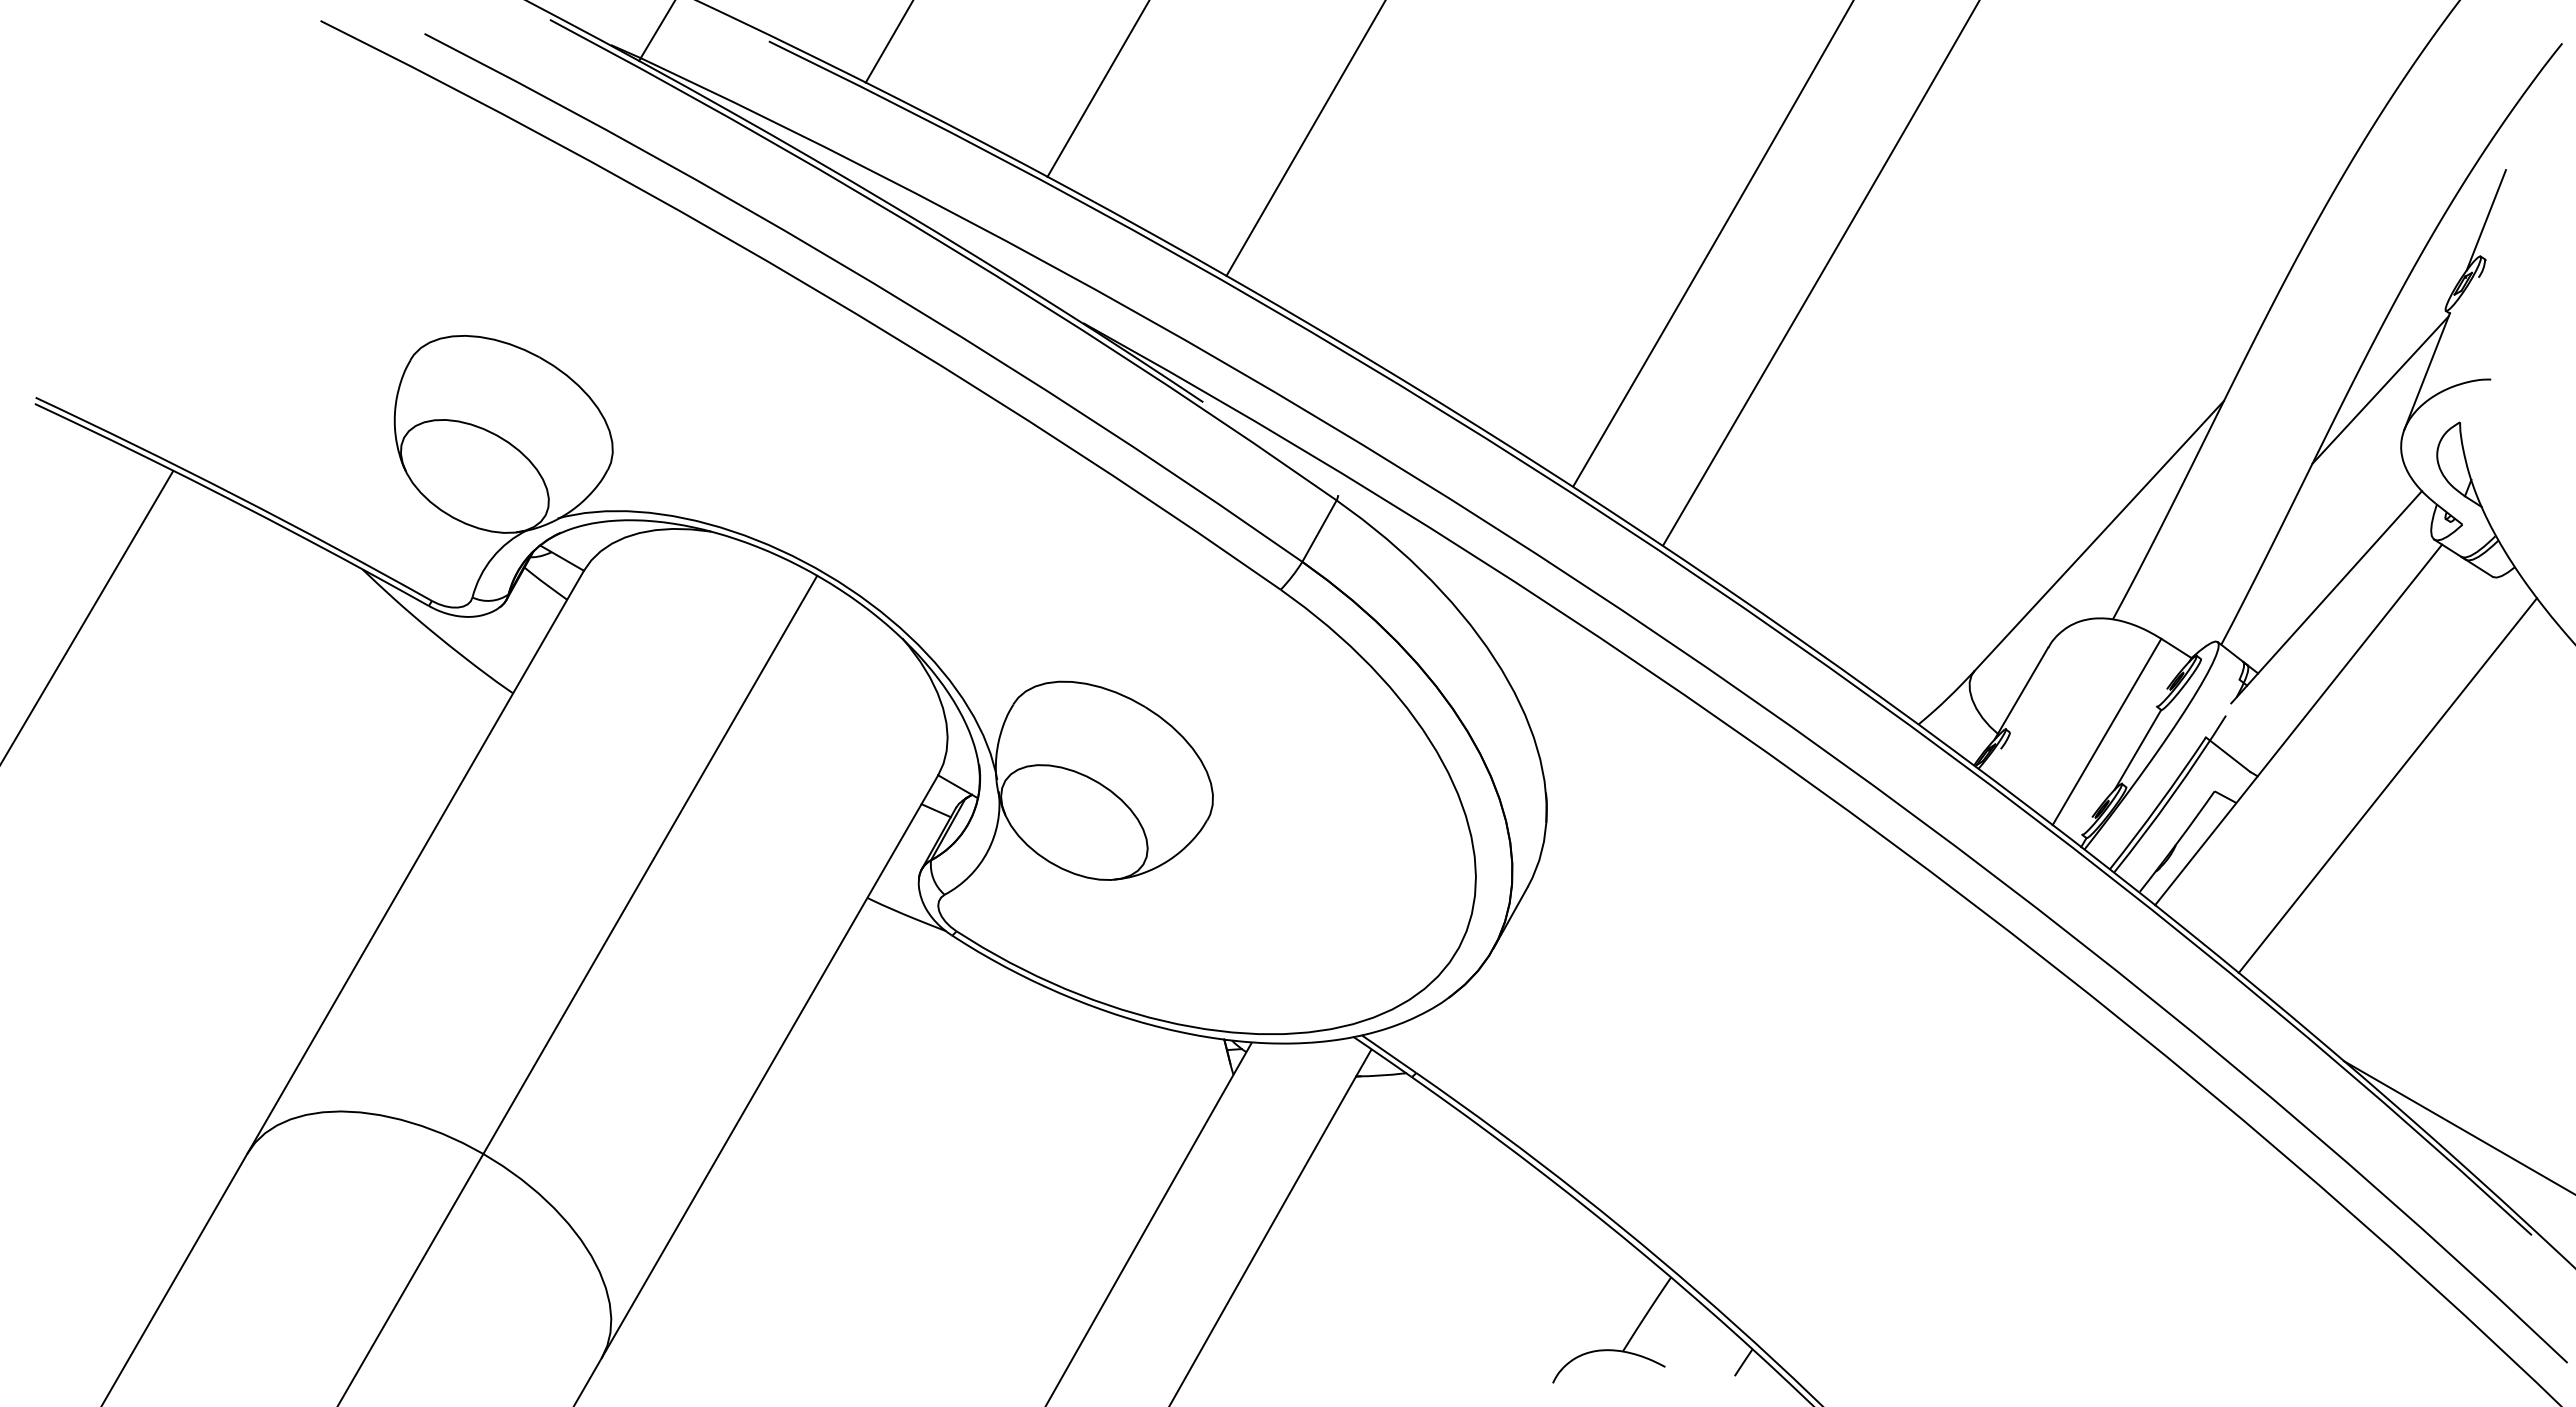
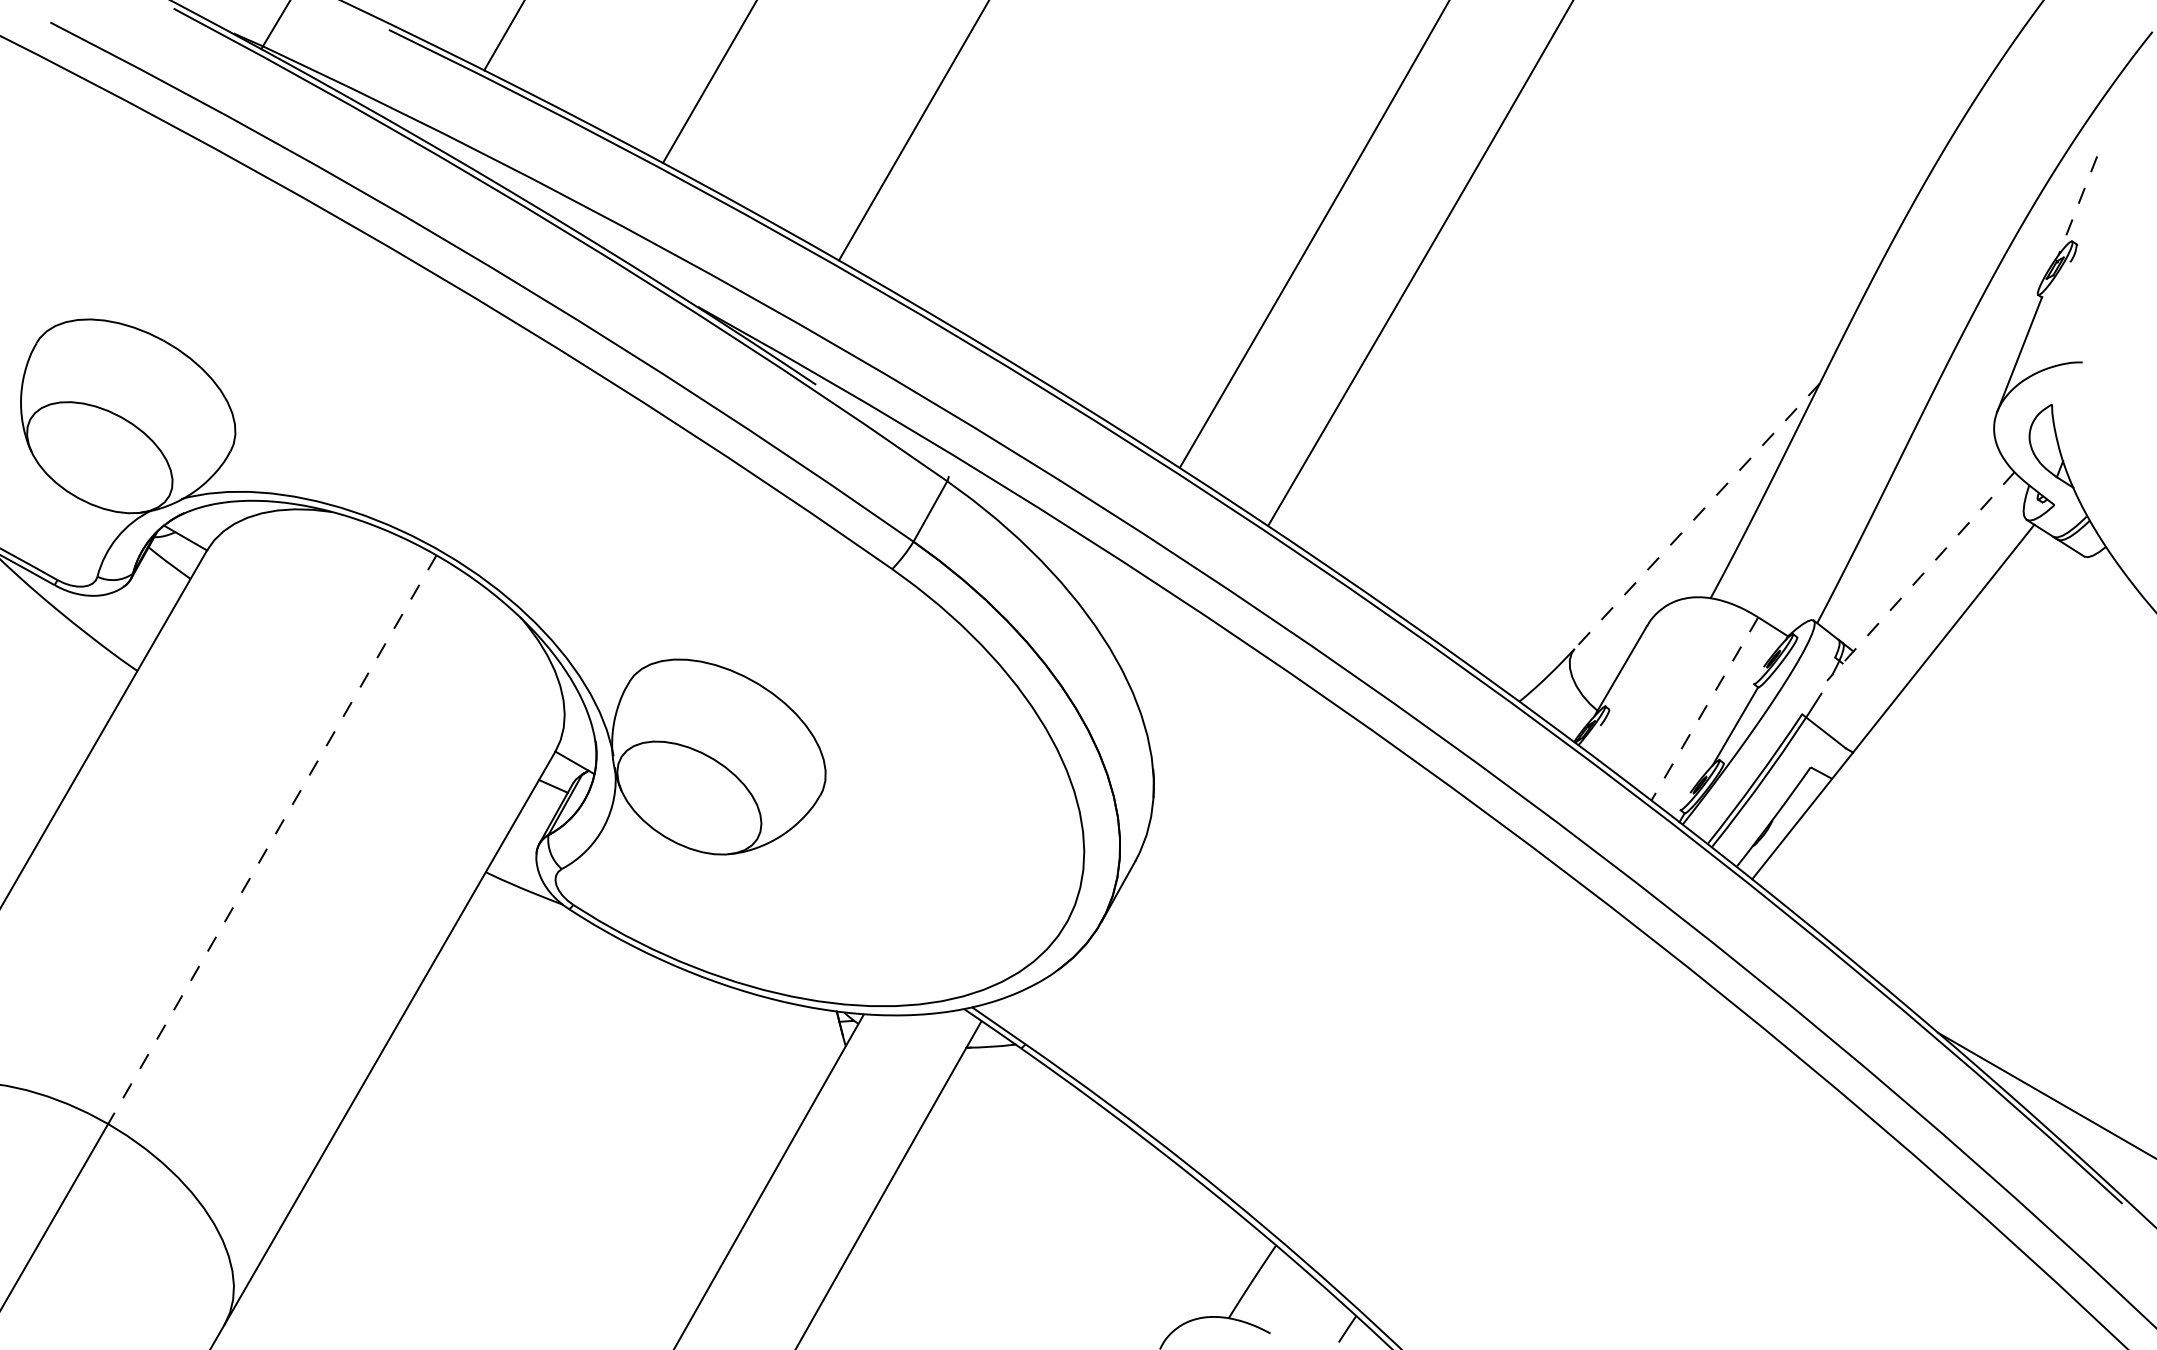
line: (2486, 220) -> (2078, 206), solid -> dashed
line: (2380, 389) -> (1973, 372), removed
line: (2099, 535) -> (1697, 515), solid -> dashed
line: (2326, 597) -> (1920, 576), solid -> dashed
line: (2107, 731) -> (1705, 708), solid -> dashed
line: (2387, 785) -> (1980, 761), removed
line: (650, 864) -> (272, 839), solid -> dashed

